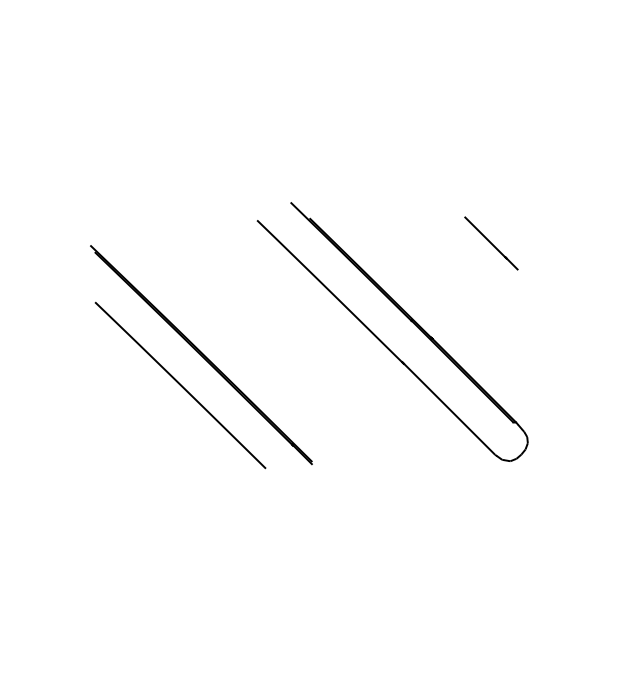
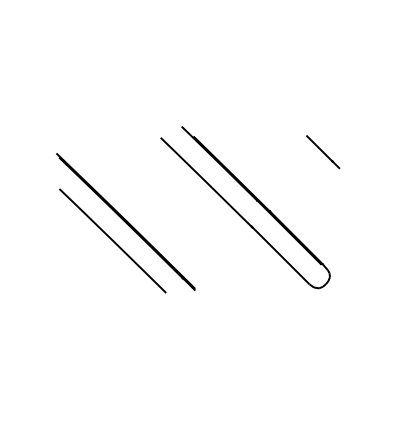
curve: (491, 243) -> (323, 152), moved

